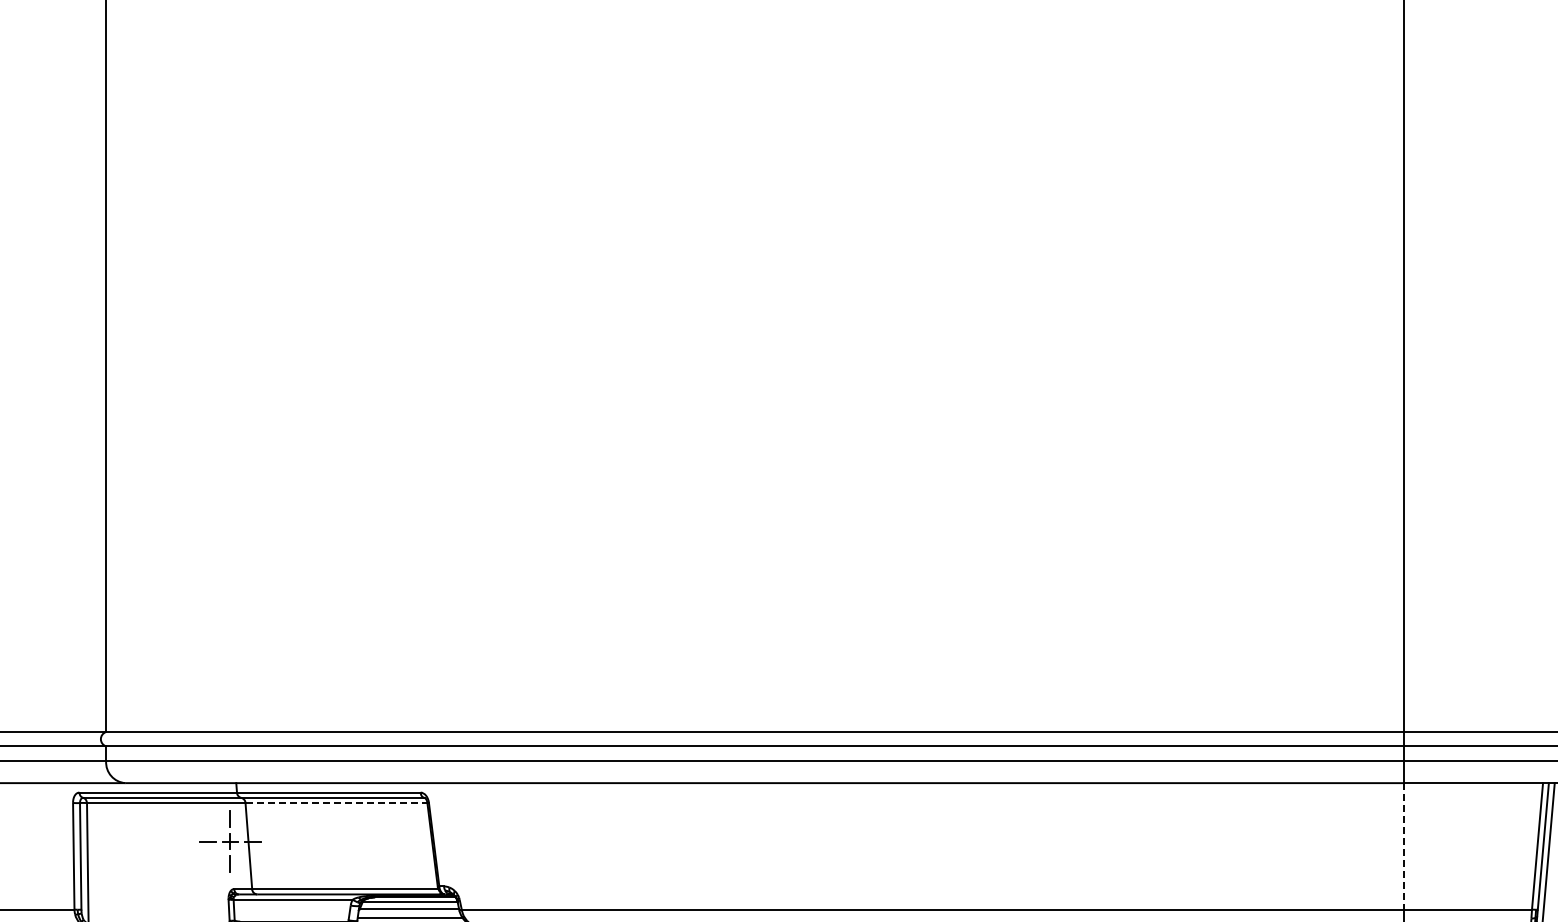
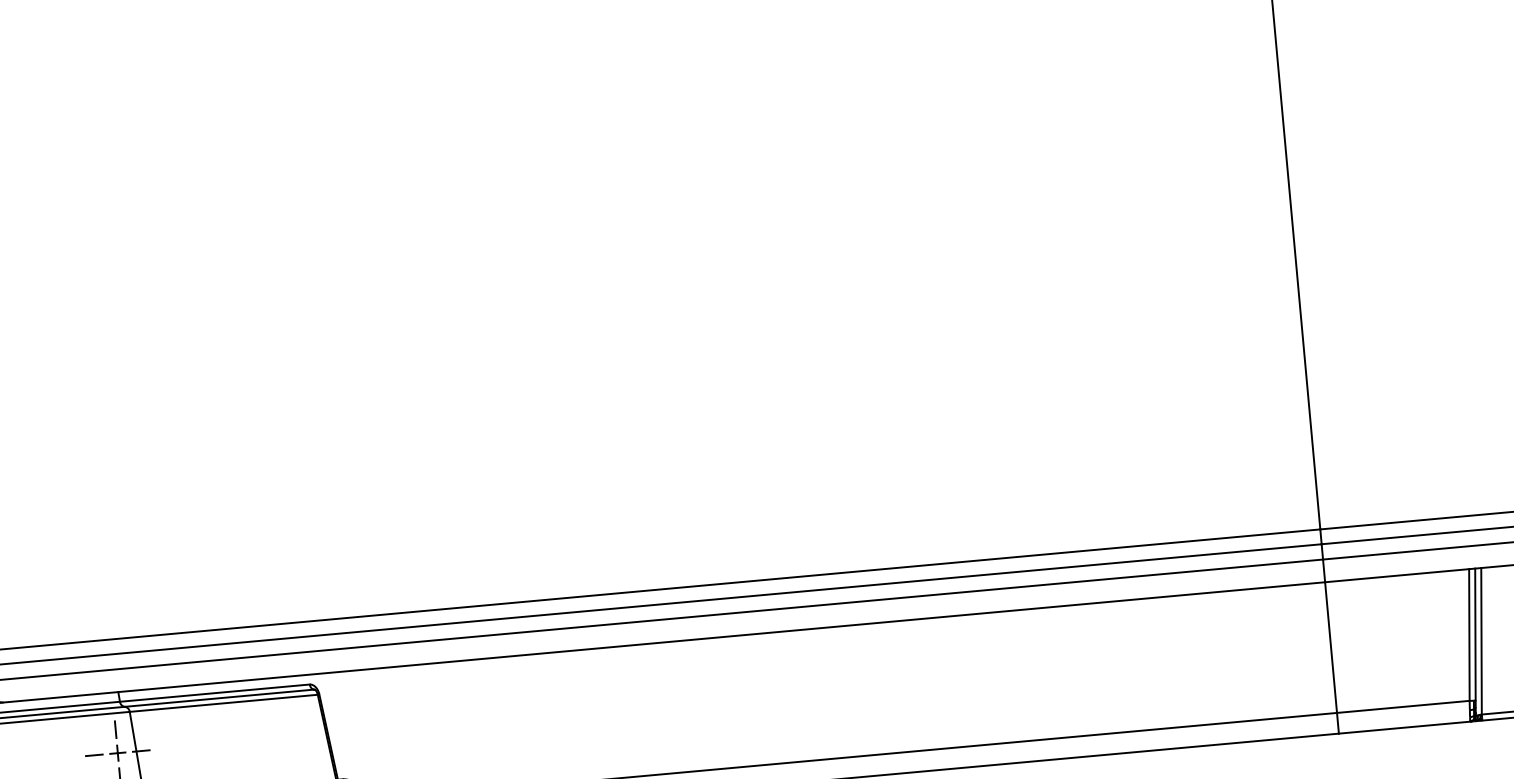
line: (336, 803) -> (223, 703), dashed -> solid
line: (1403, 846) -> (1330, 647), dashed -> solid

